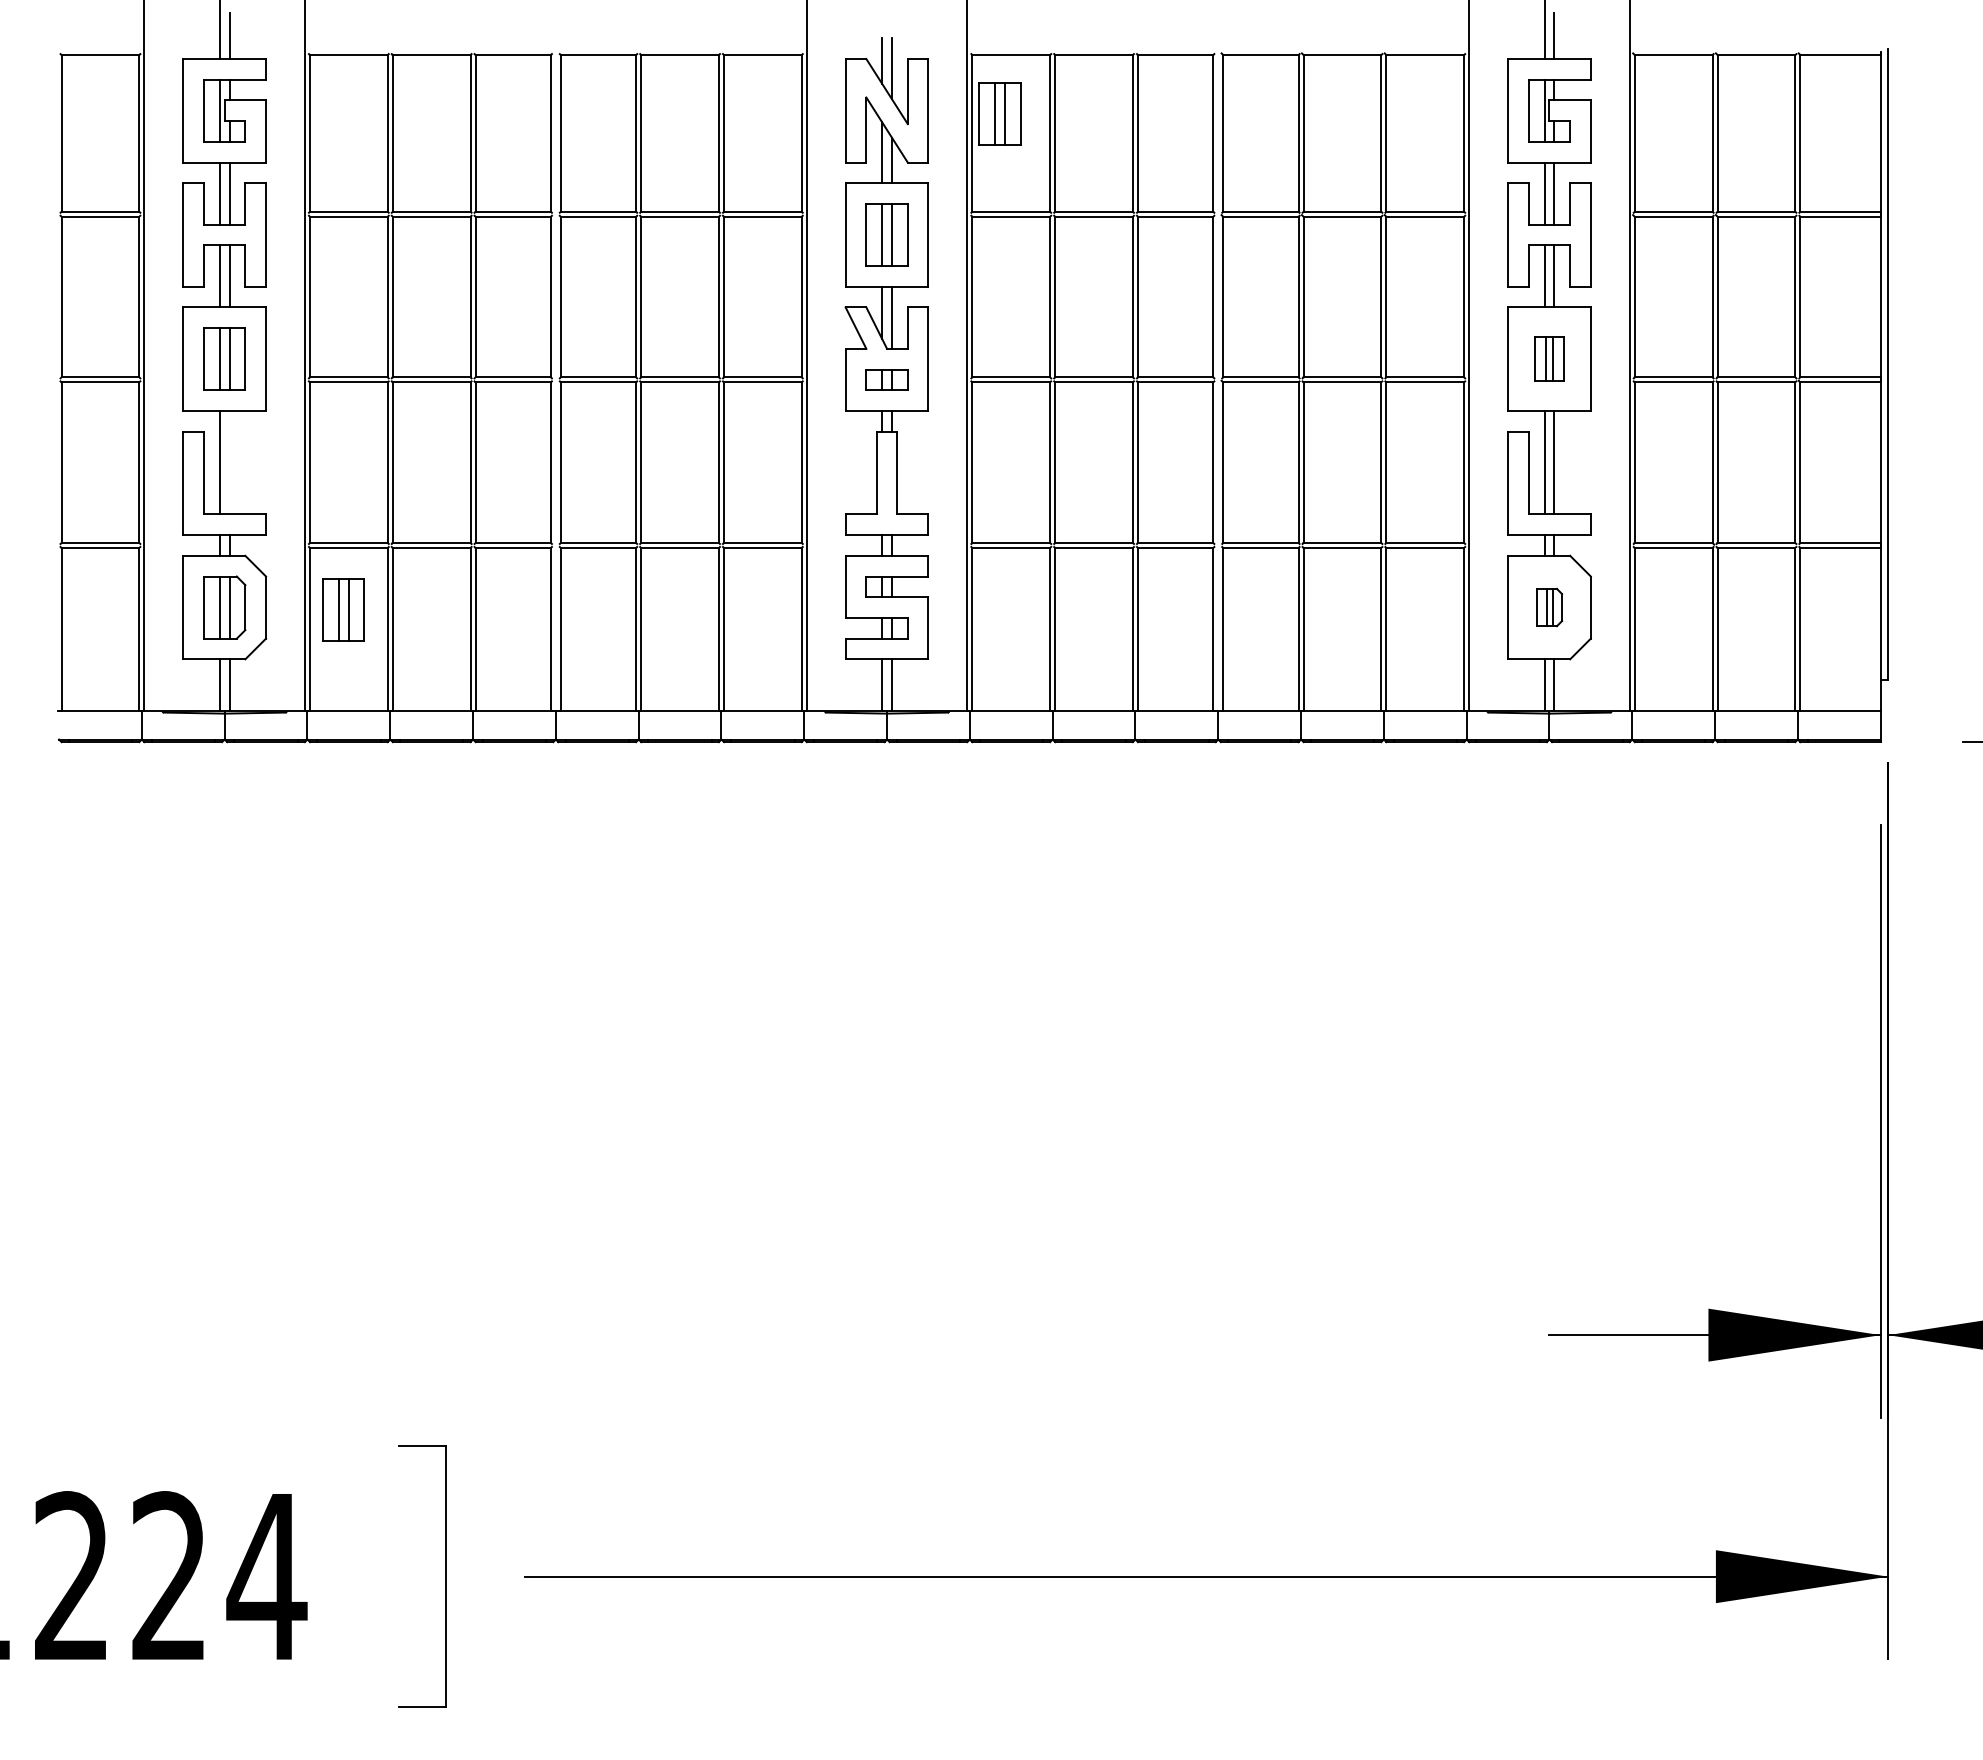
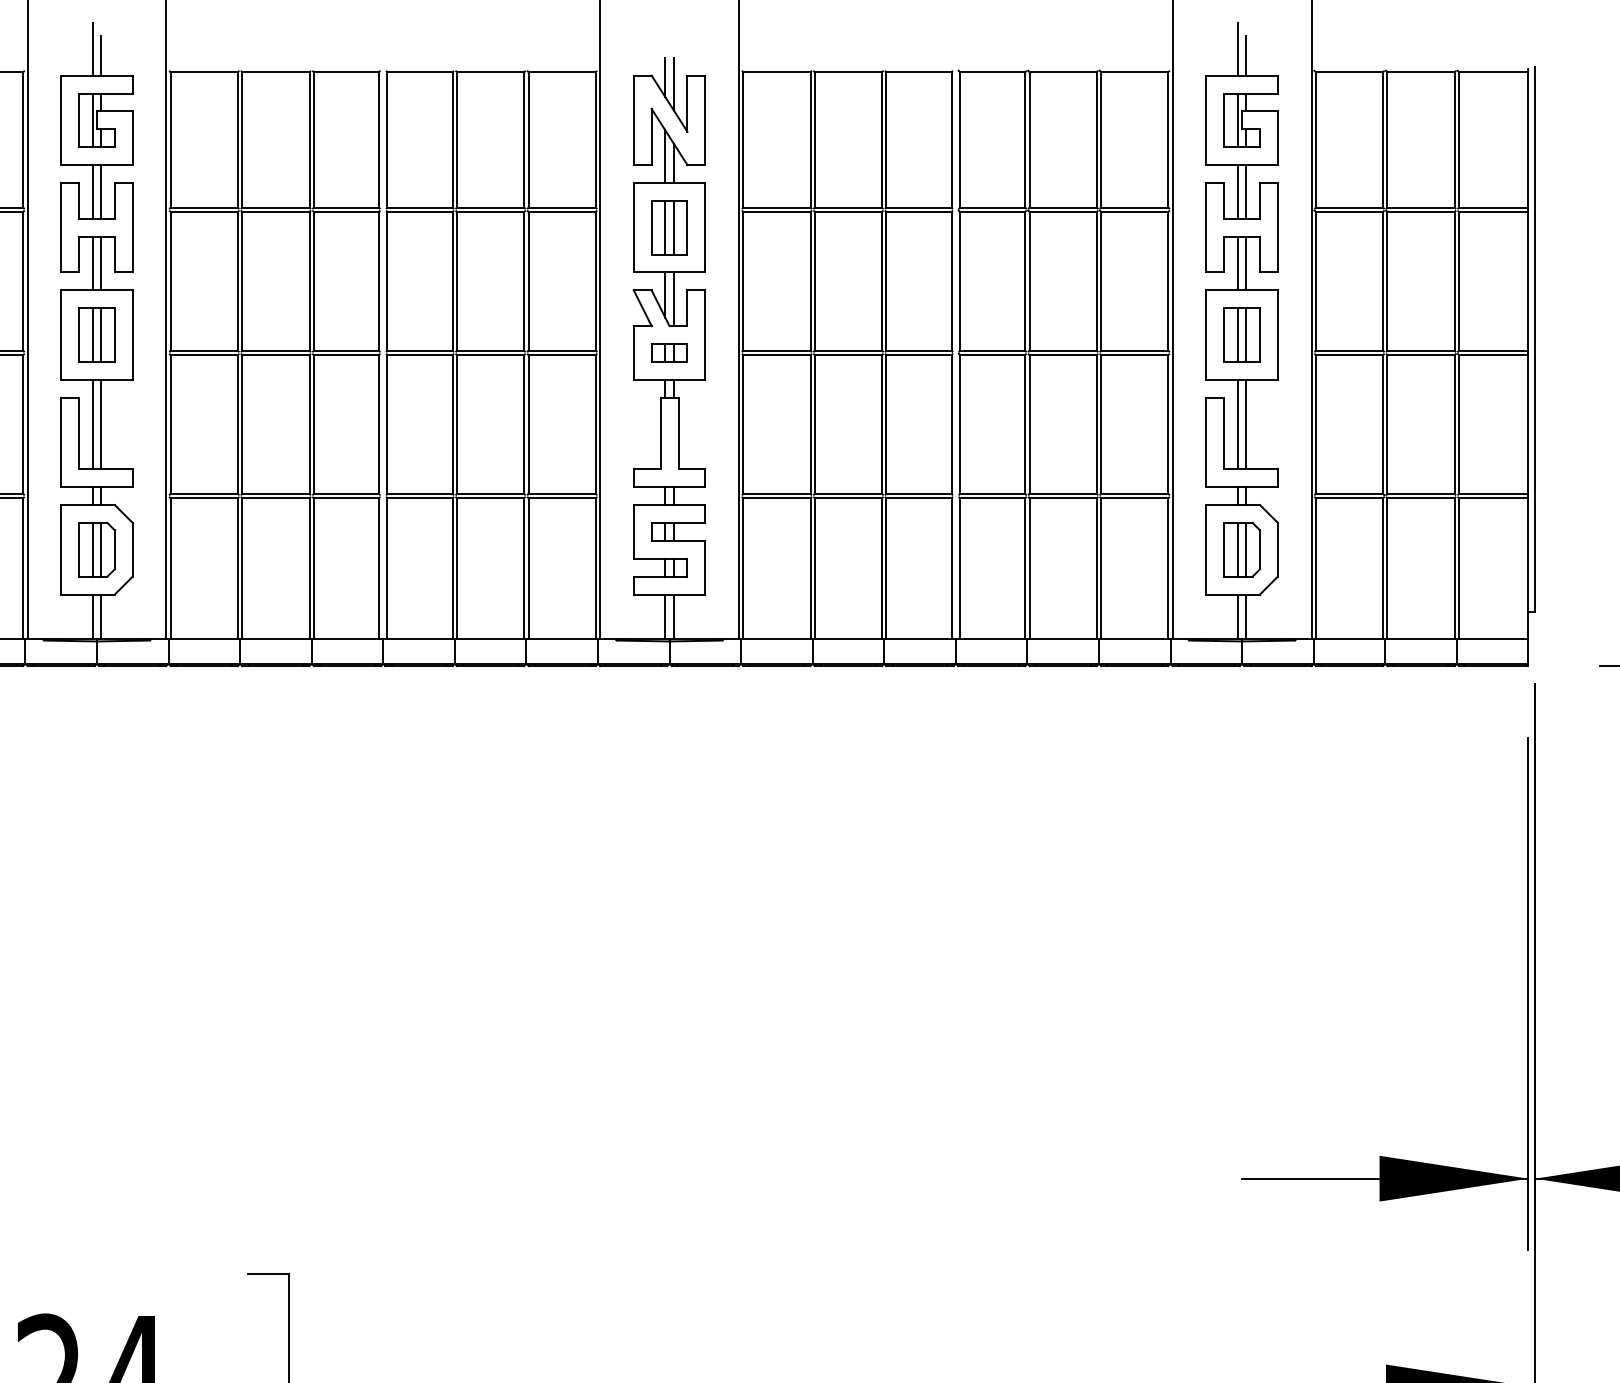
part: (999, 113) -> (766, 122), removed
part: (1549, 358) -> (1242, 334), size x1.43
line: (229, 462) -> (101, 424), added
part: (1549, 607) -> (1242, 549), size x1.67
part: (343, 609) -> (199, 551), removed

